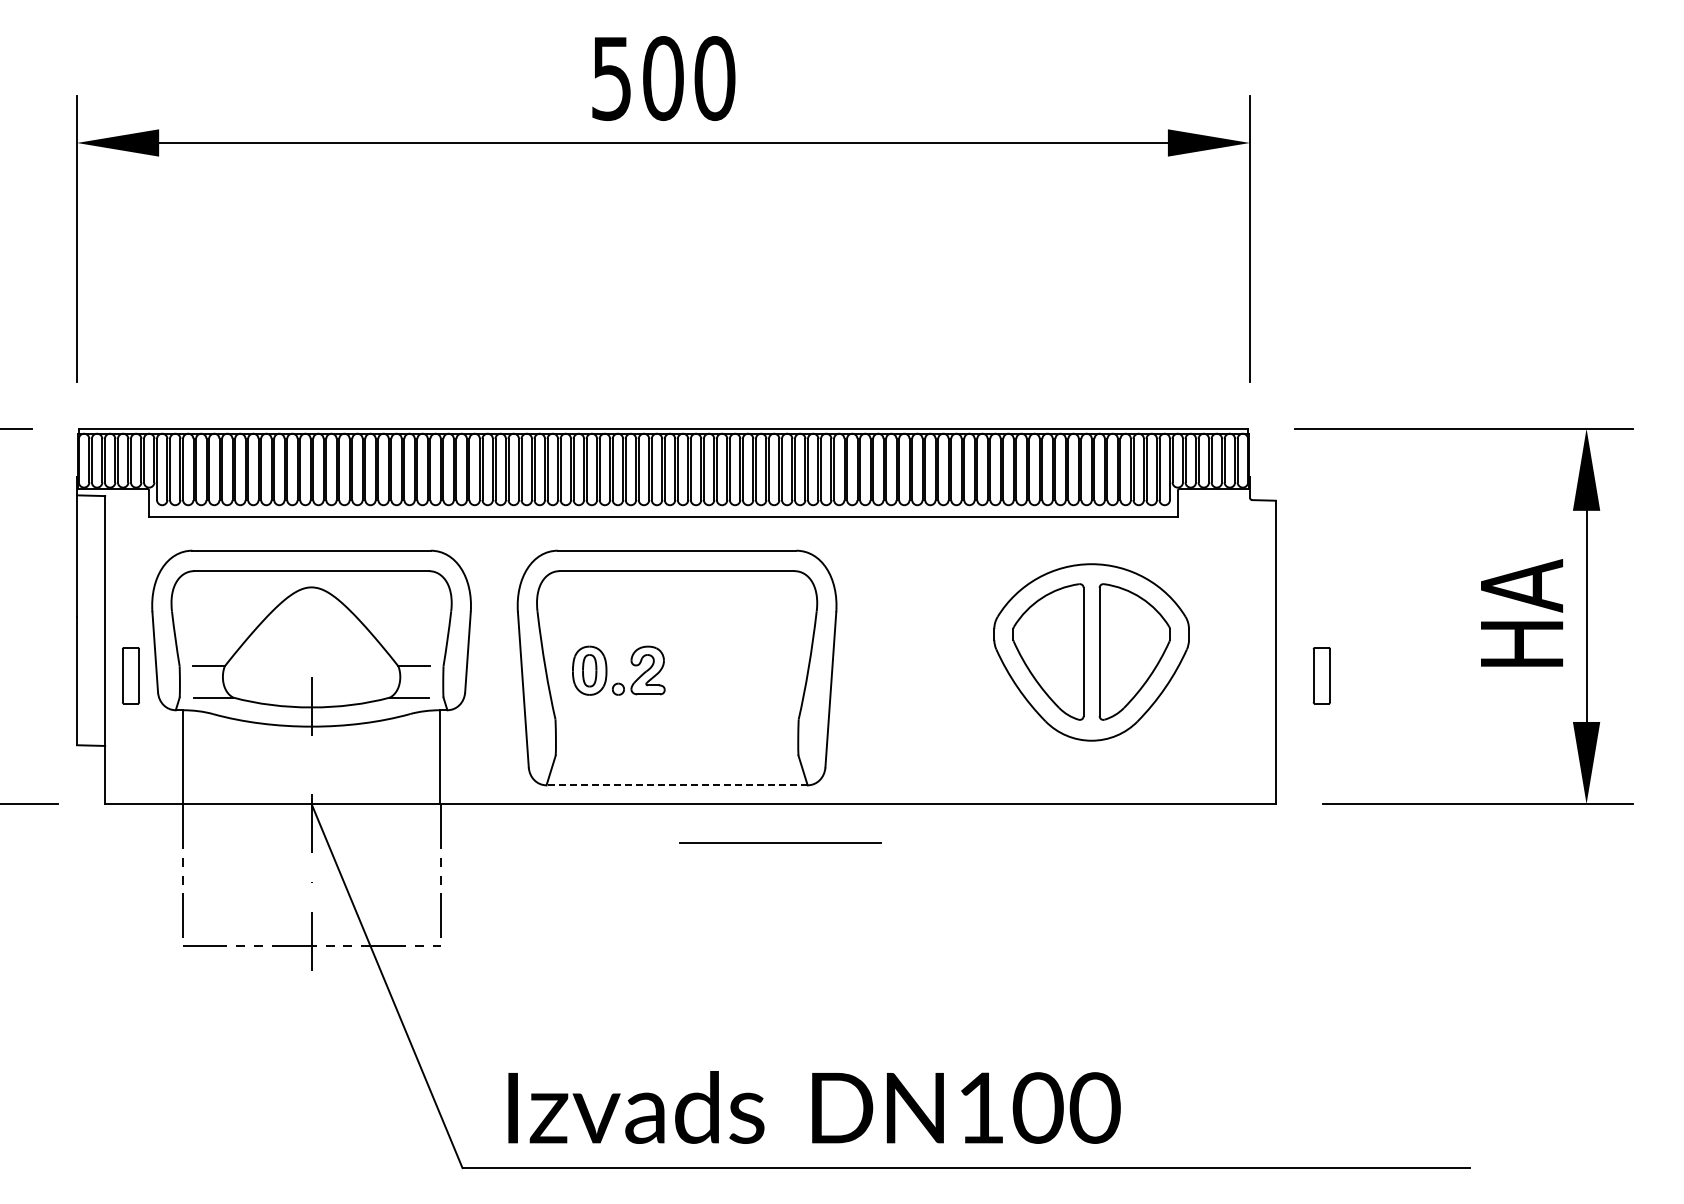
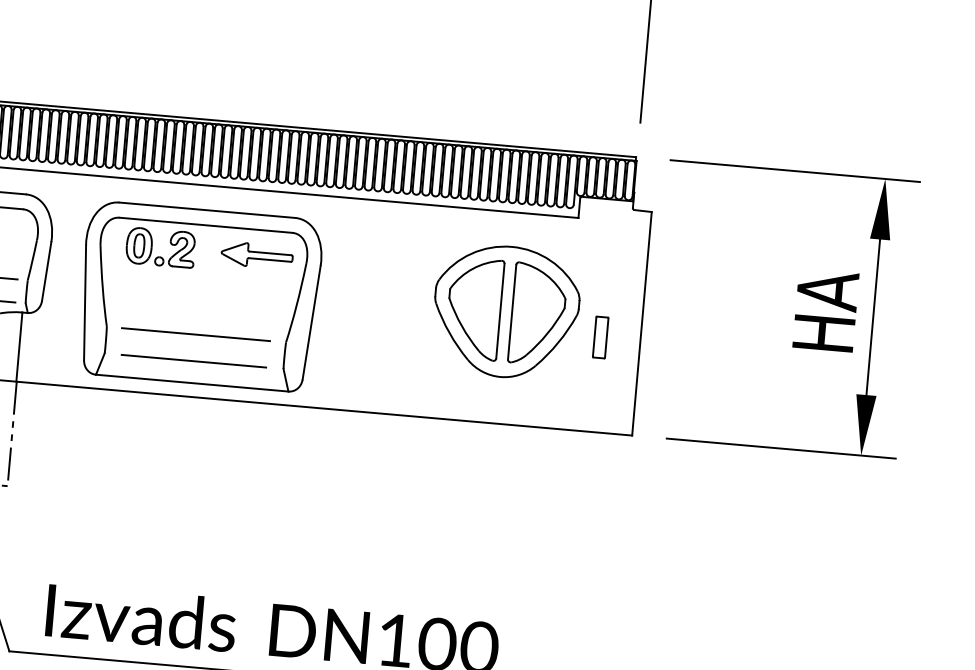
part: (749, 605) -> (257, 255), added
part: (607, 670) -> (152, 246), moved
part: (1321, 675) -> (600, 337), moved
line: (676, 755) -> (193, 361), added
line: (677, 785) -> (192, 383), dashed -> solid
line: (780, 842) -> (196, 334), moved

